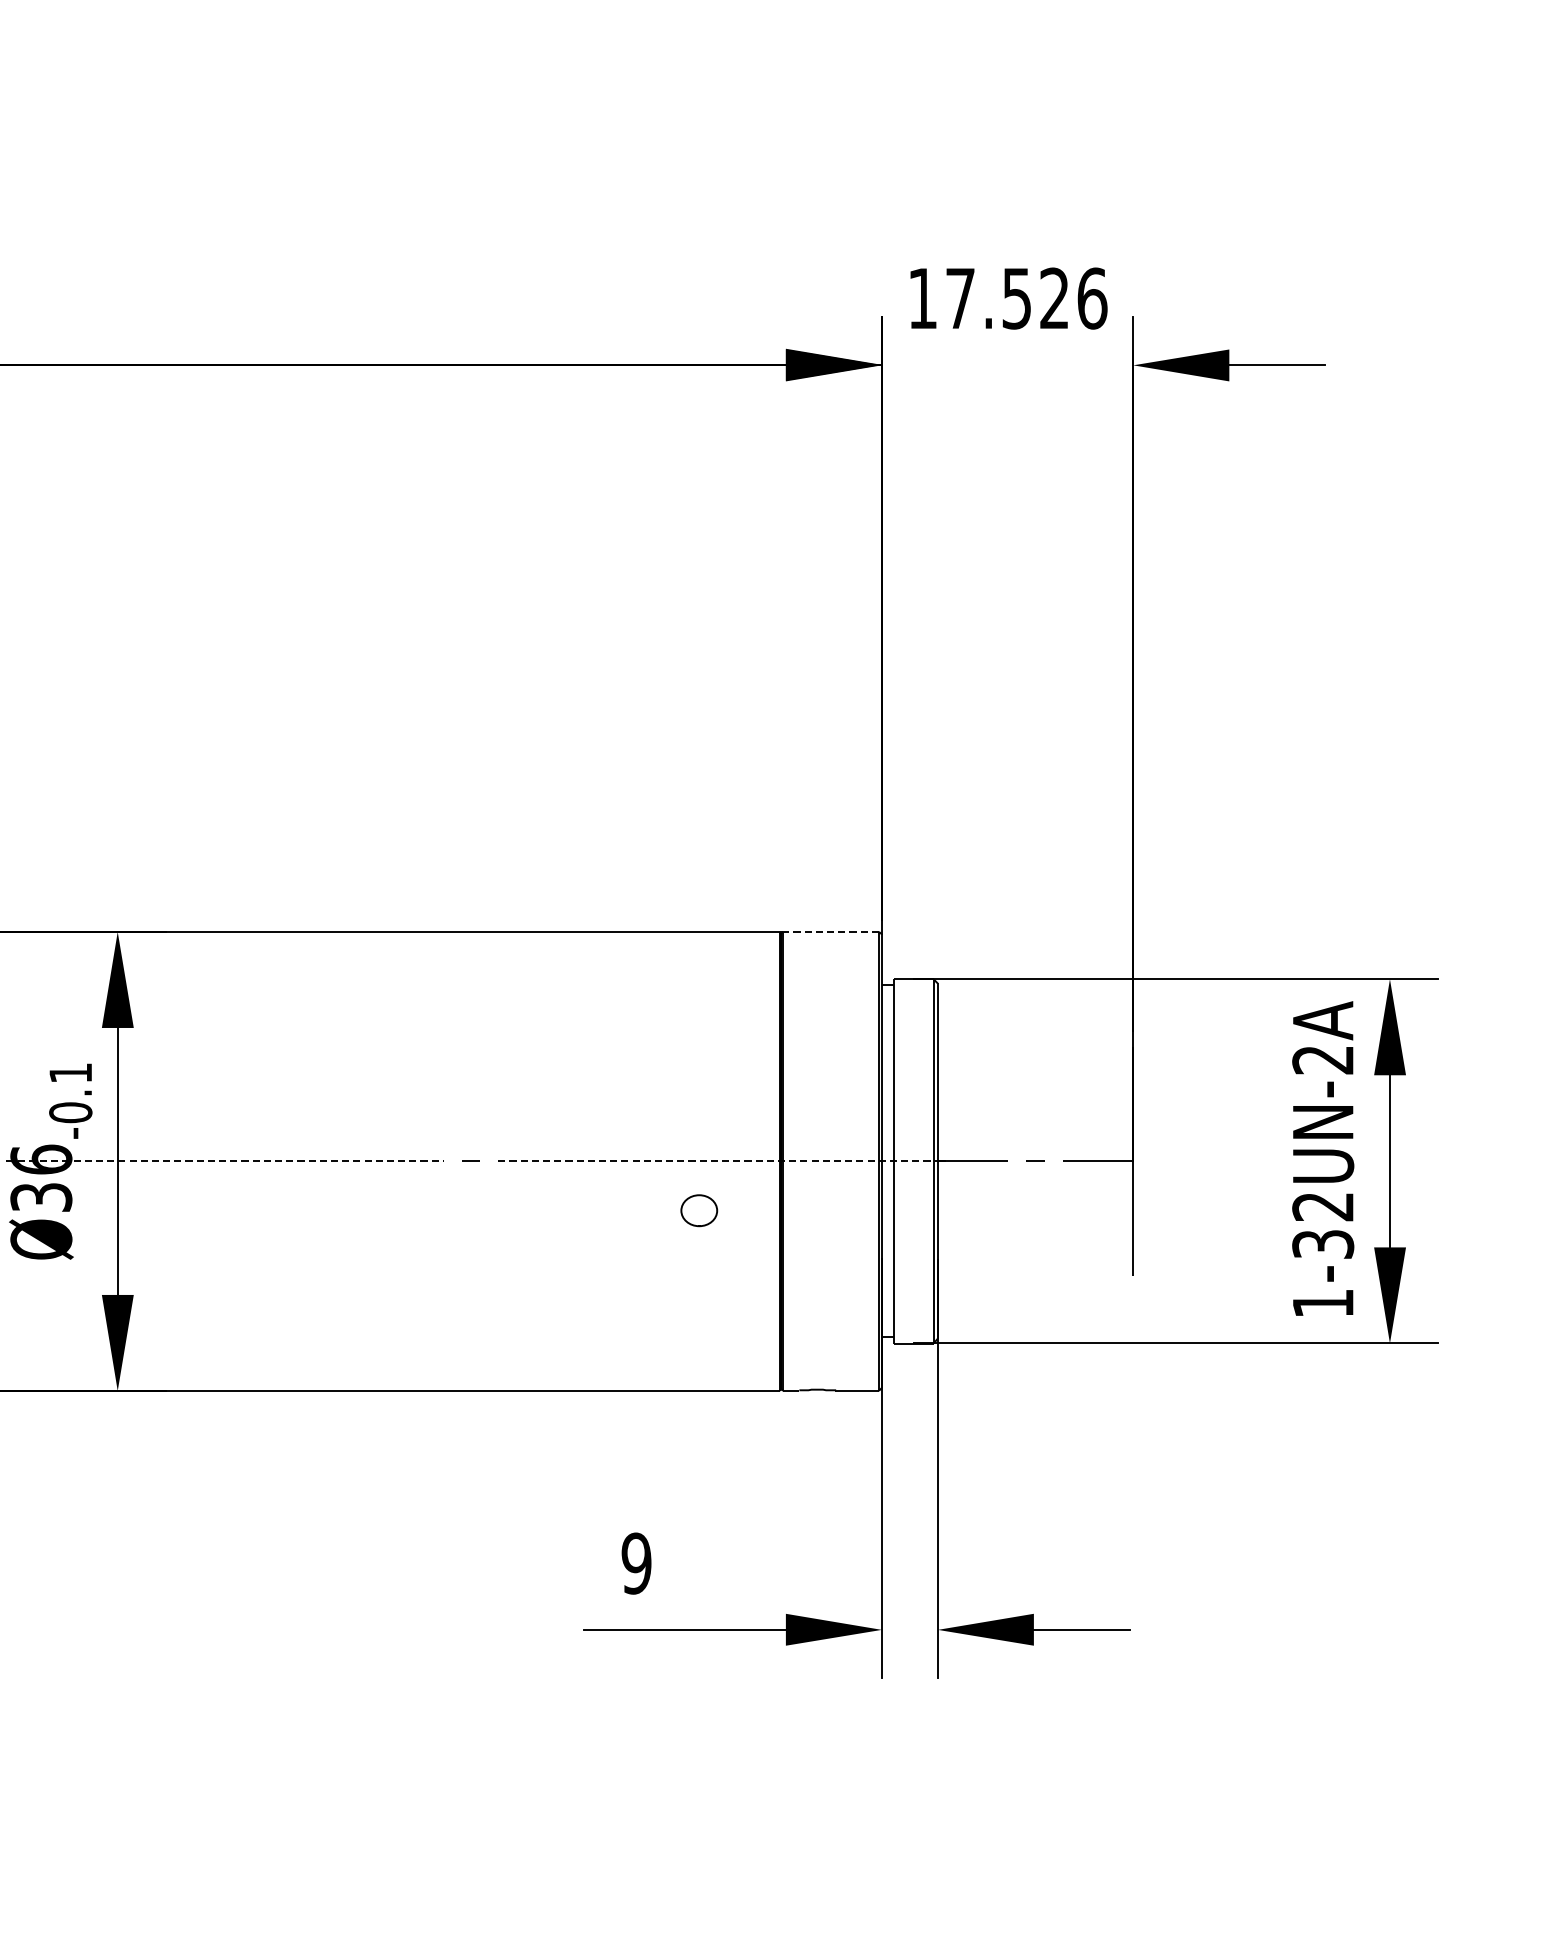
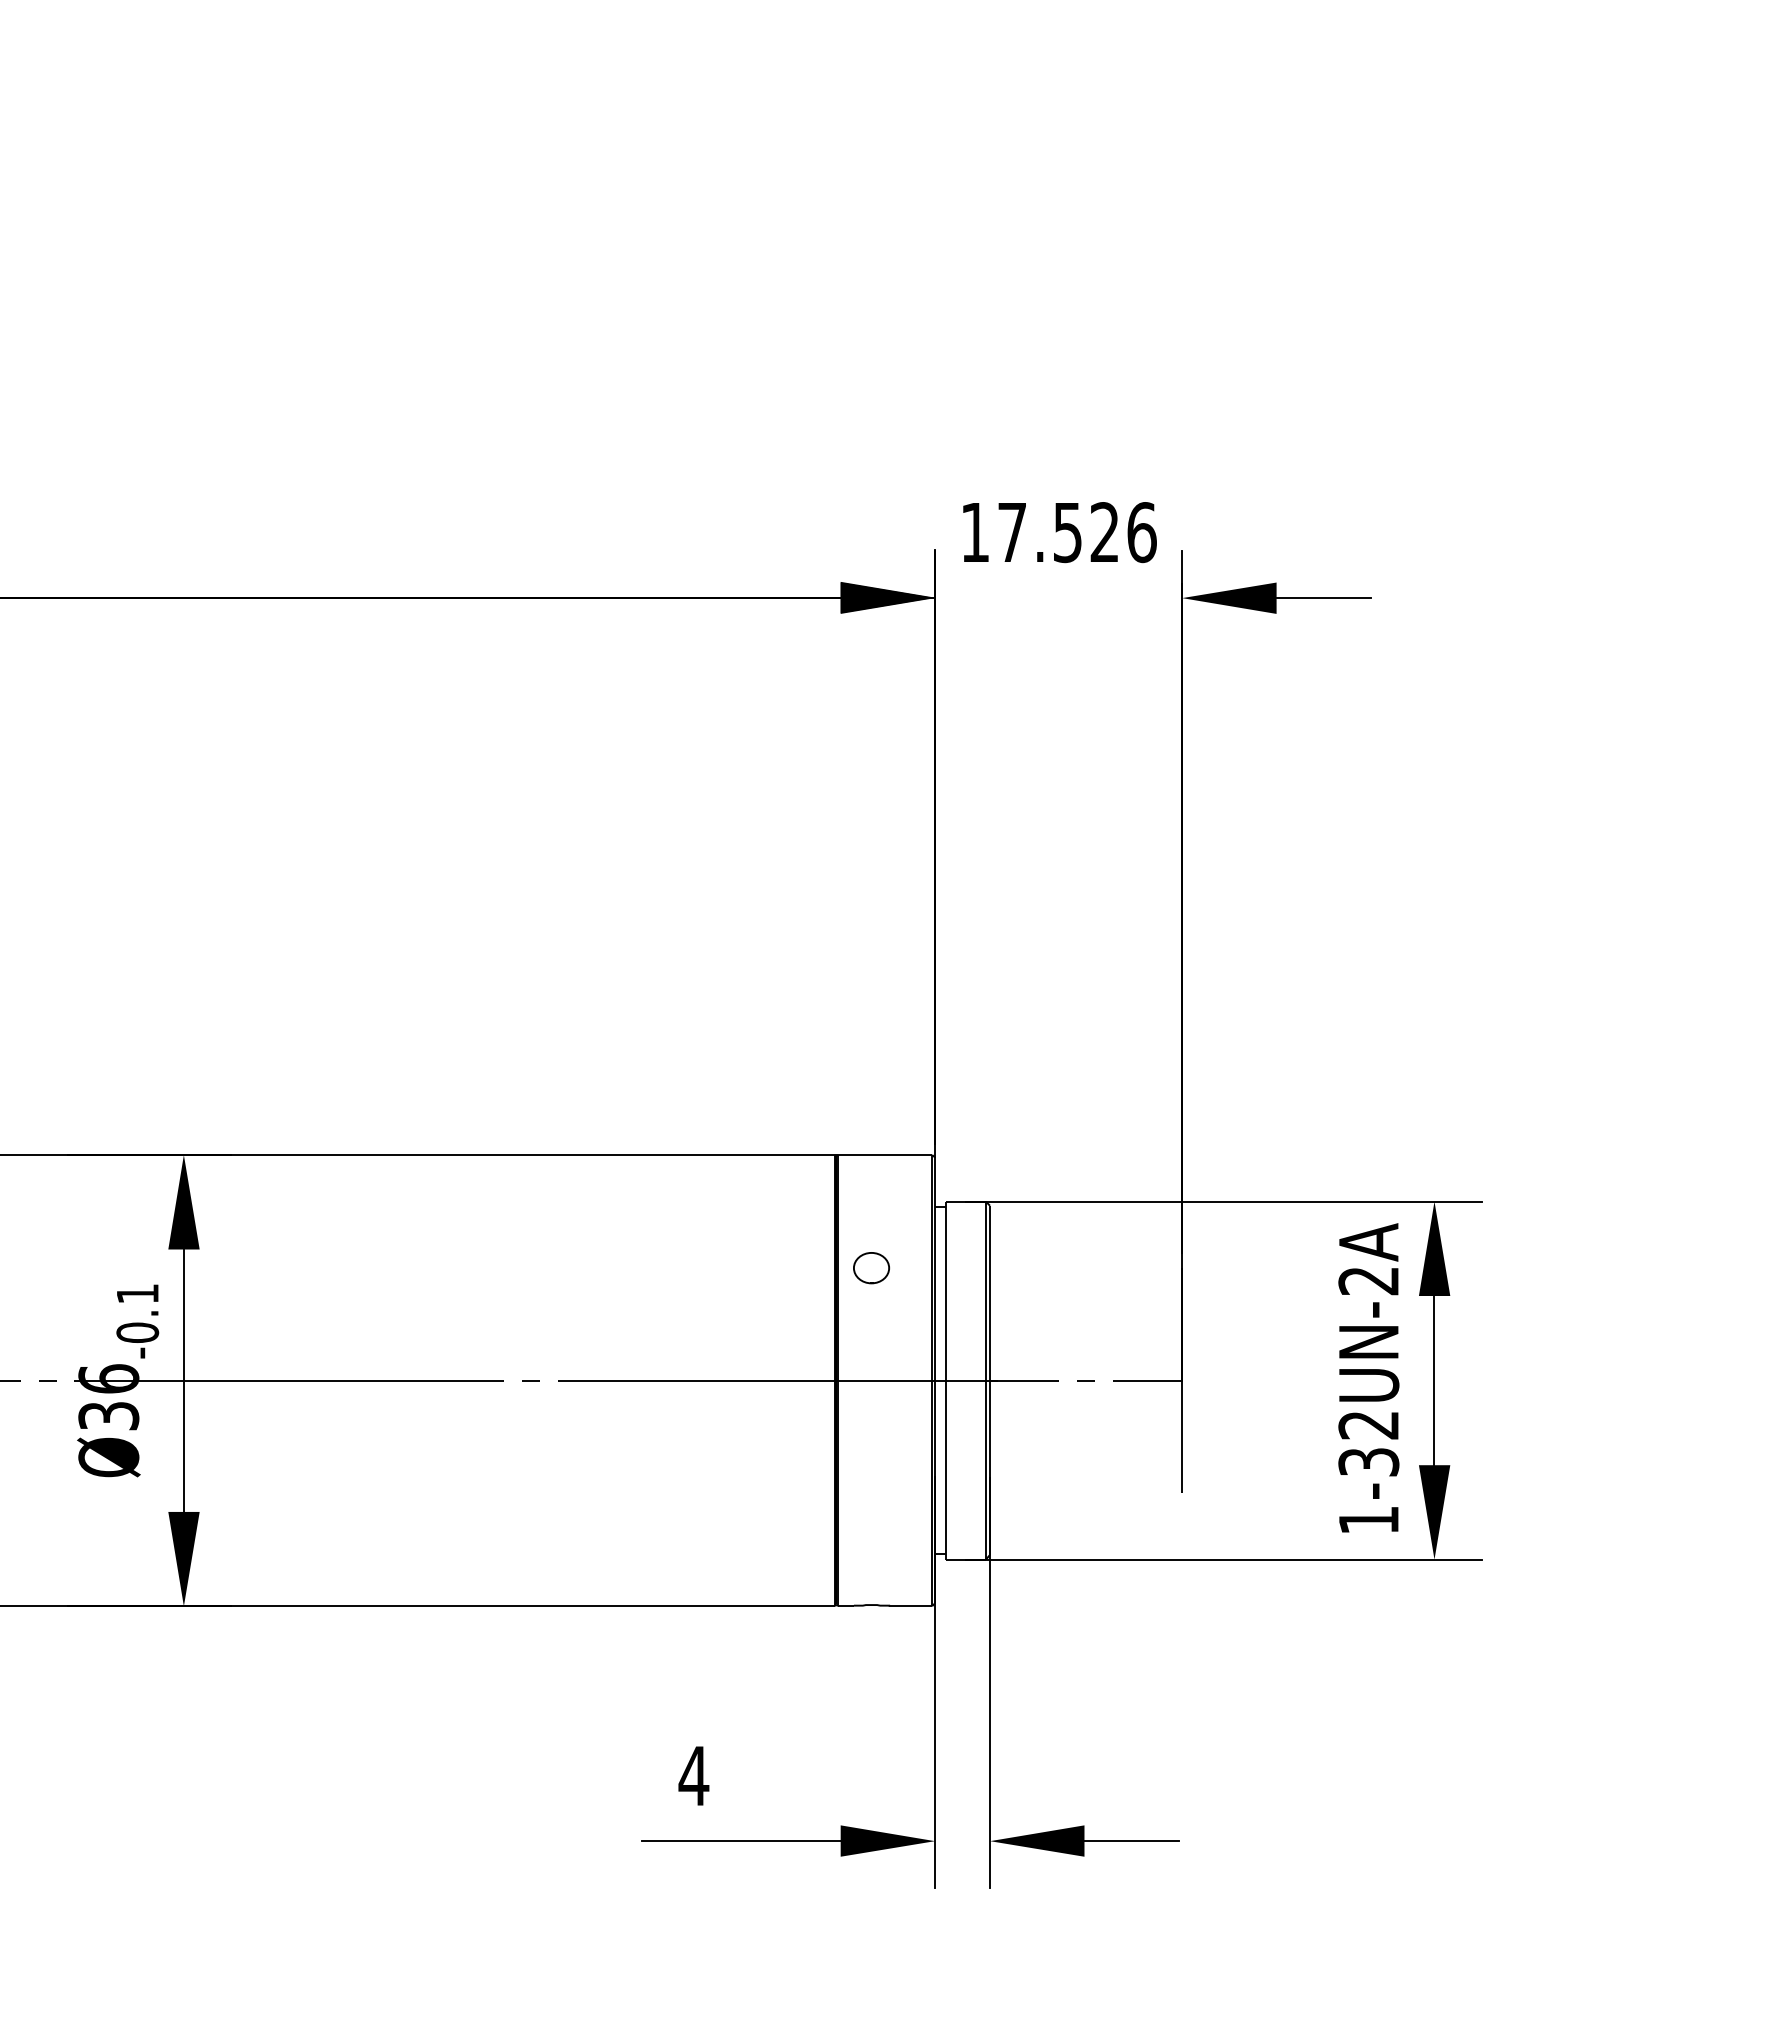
line: (830, 932) -> (884, 1155), dashed -> solid
line: (225, 1161) -> (289, 1380), dashed -> solid
line: (716, 1161) -> (772, 1380), dashed -> solid
part: (699, 1211) -> (871, 1268), moved
text: (636, 1563) -> (693, 1775), 9 -> 4

